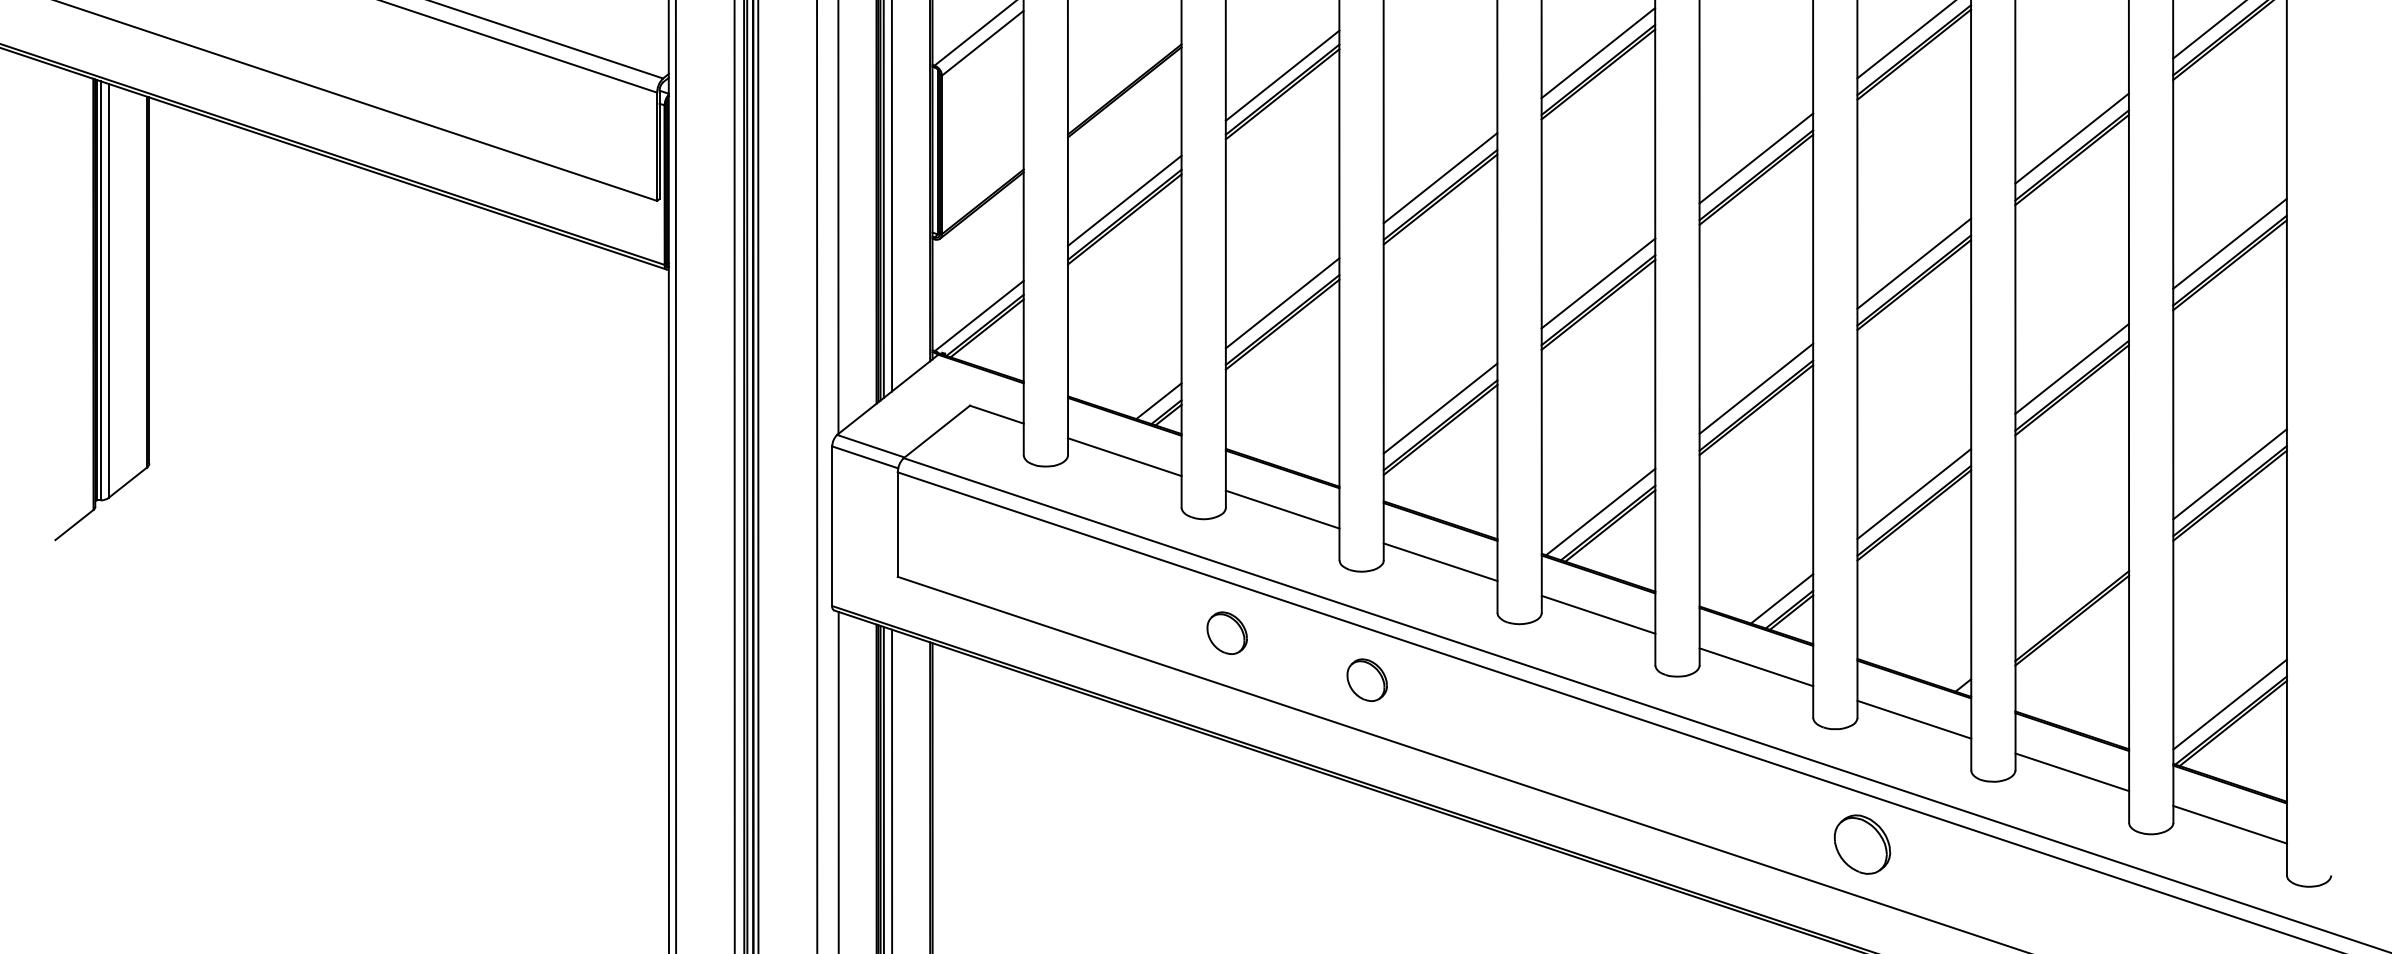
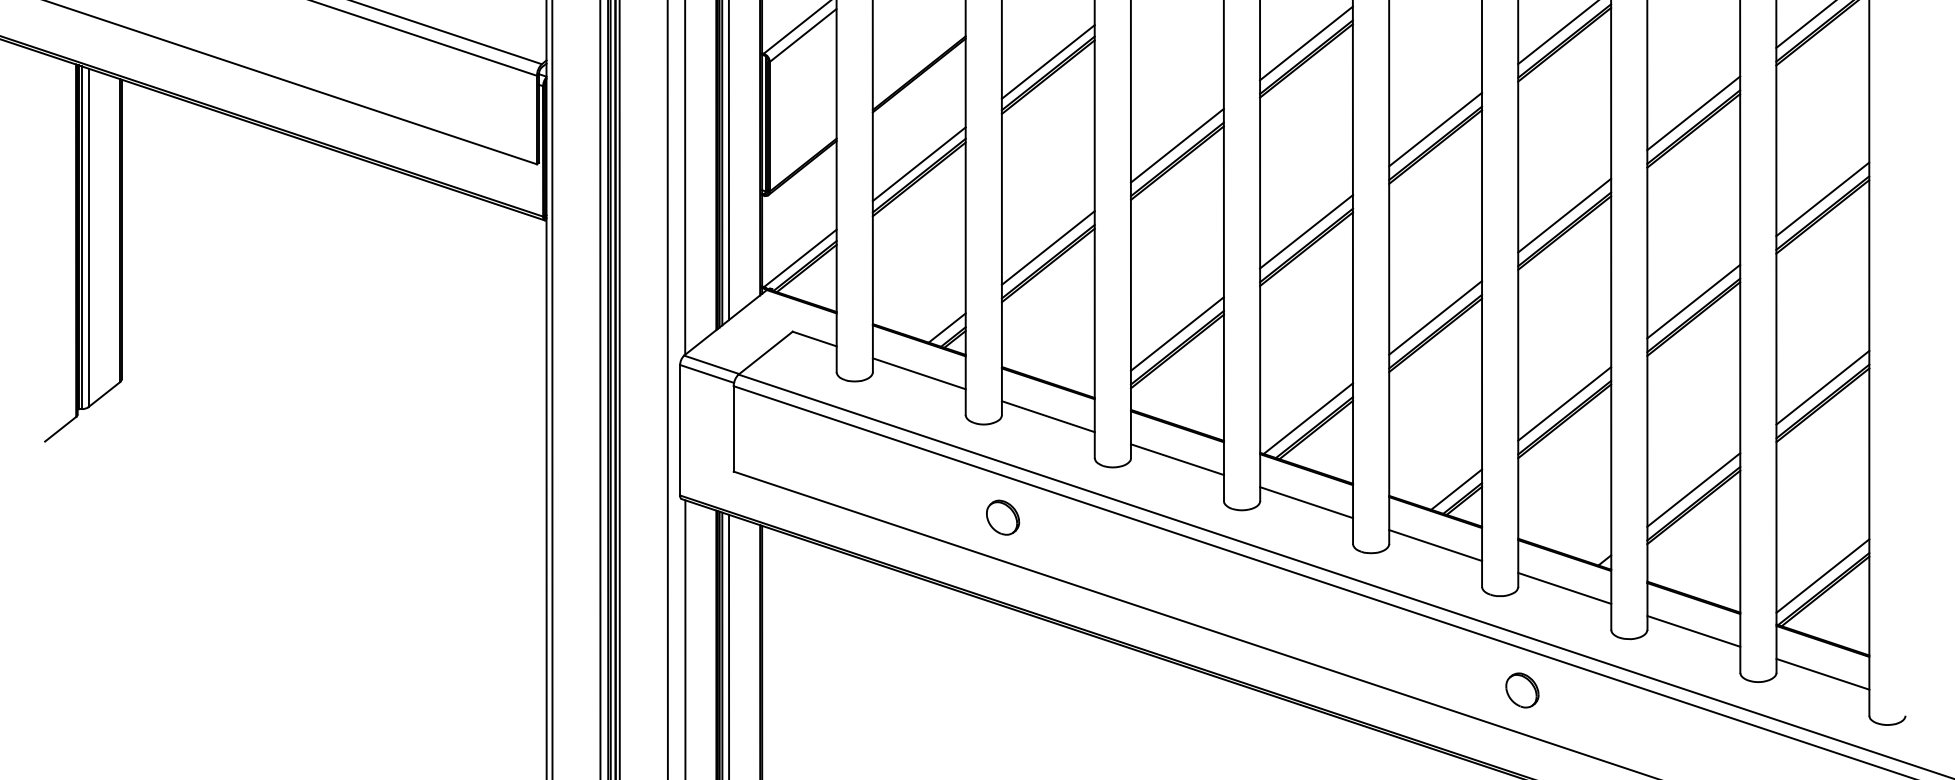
line: (2072, 599) -> (1694, 490), added
part: (1366, 679) -> (1116, 555), removed
part: (1862, 844) -> (1522, 690), size x0.71

